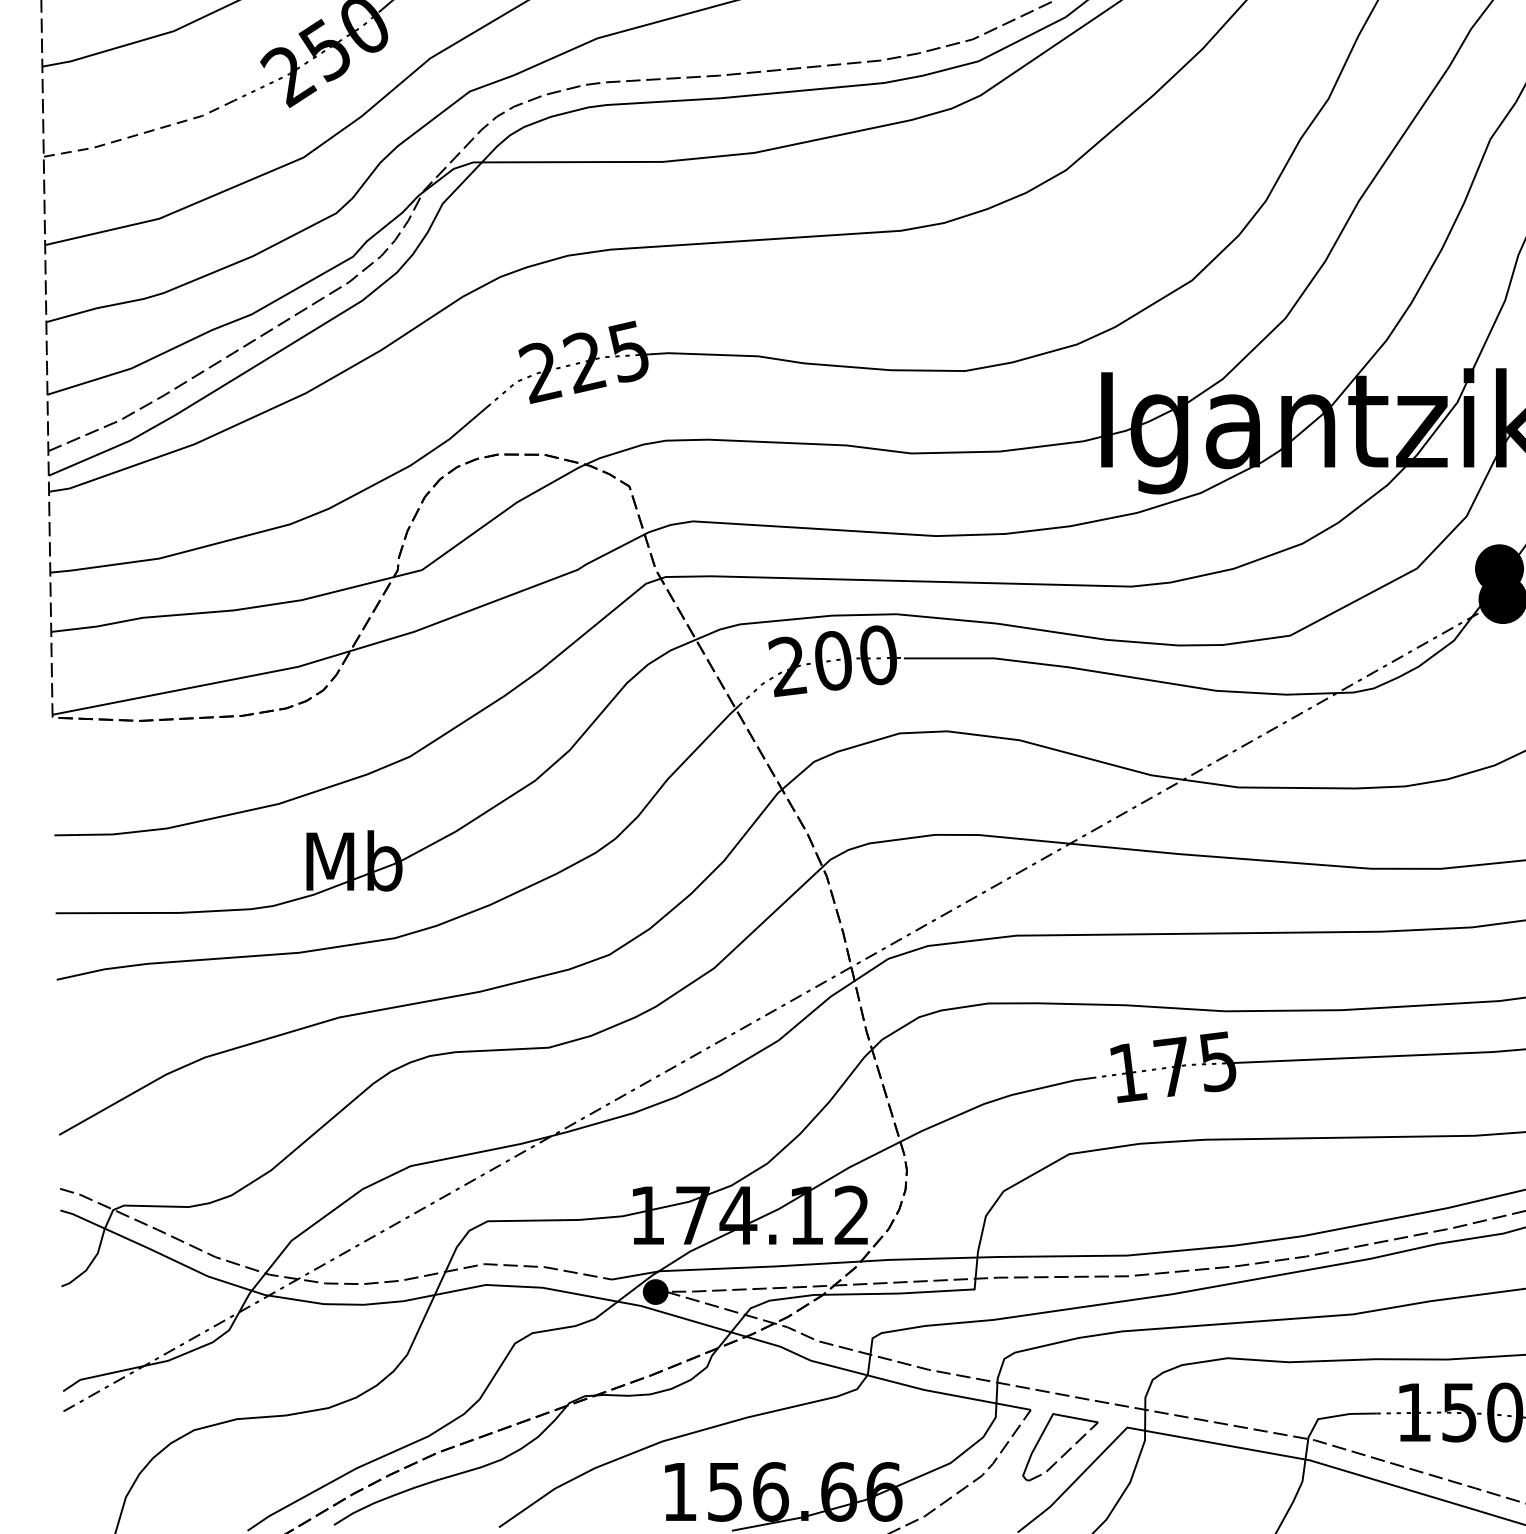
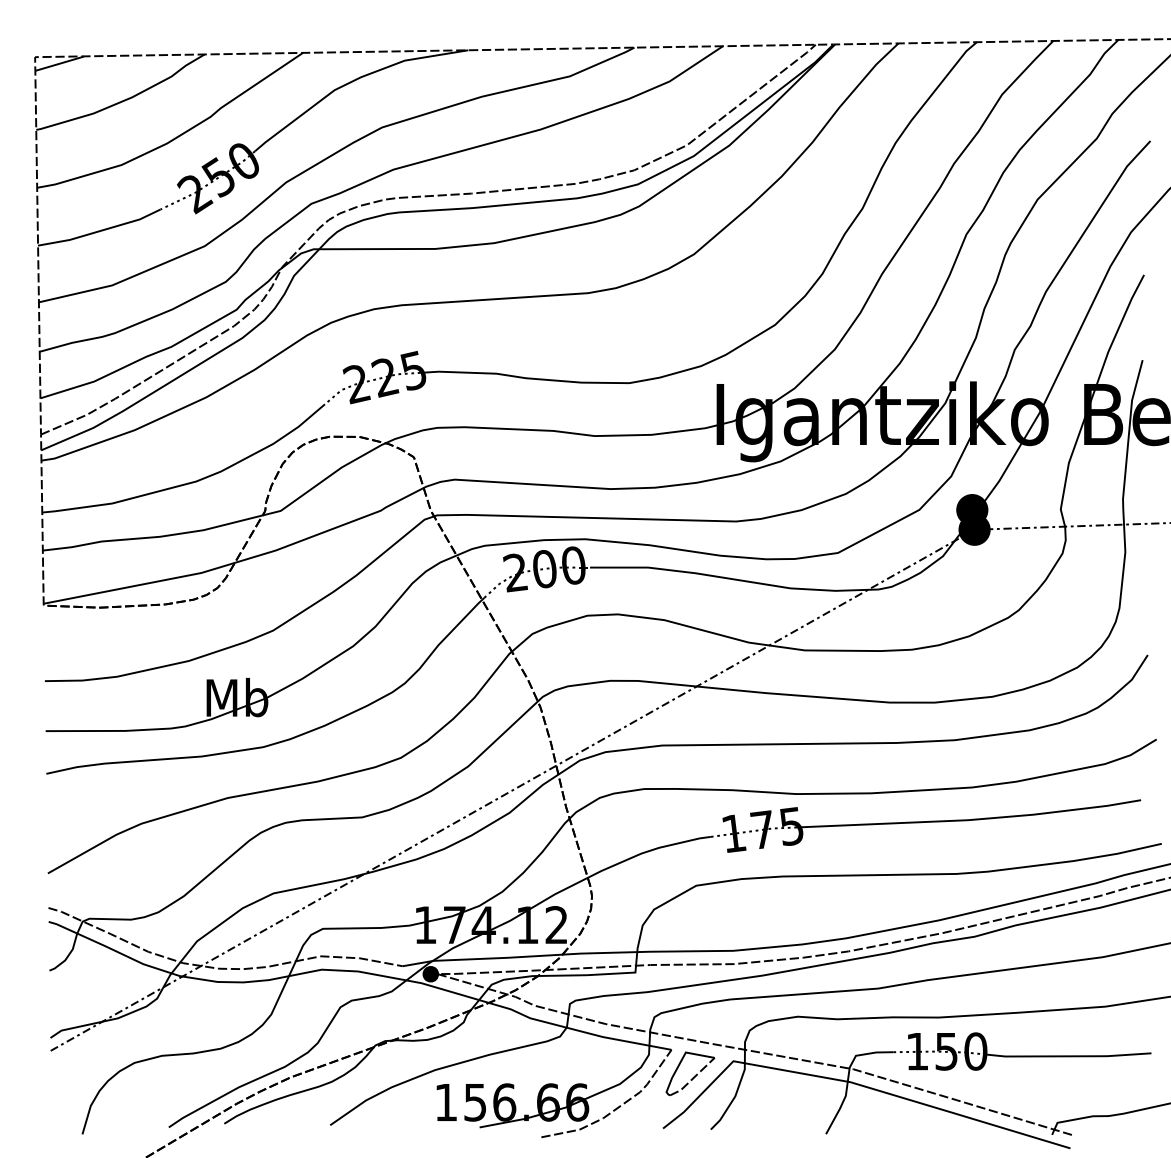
line: (139, 134) -> (99, 231), dashed -> solid

